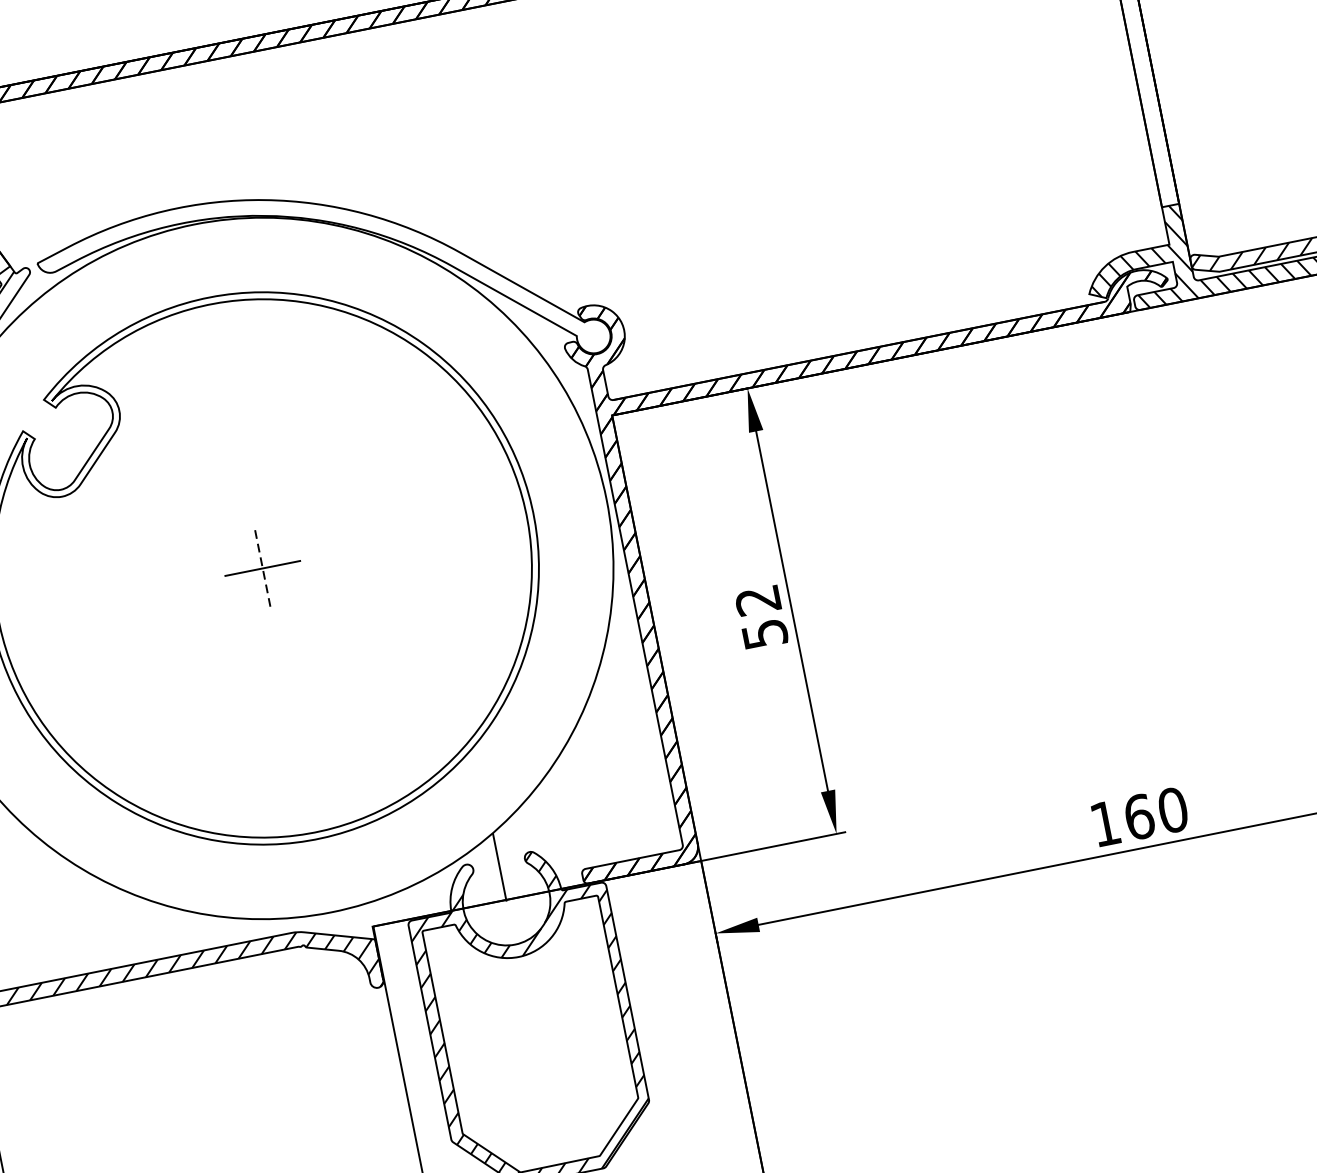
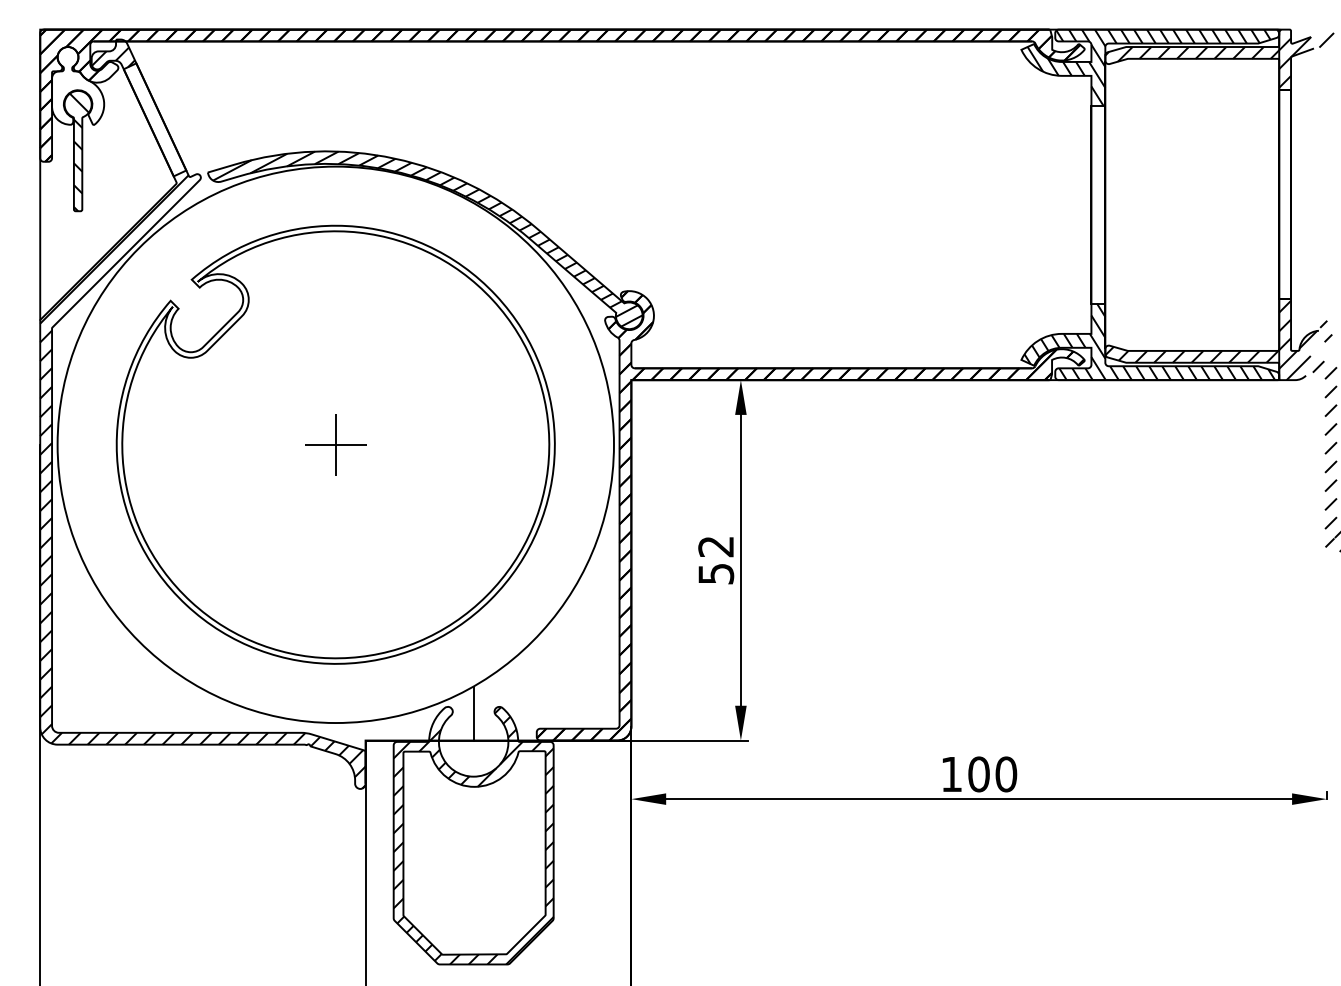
hatch: (325, 290) -> (427, 238), added
line: (262, 568) -> (335, 444), dashed -> solid
text: (1138, 817) -> (978, 774), 160 -> 100

